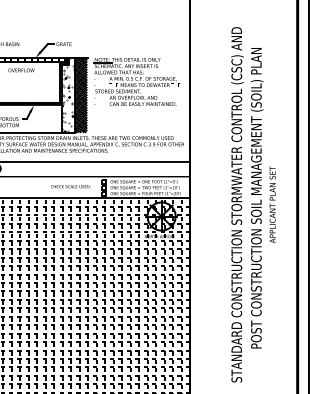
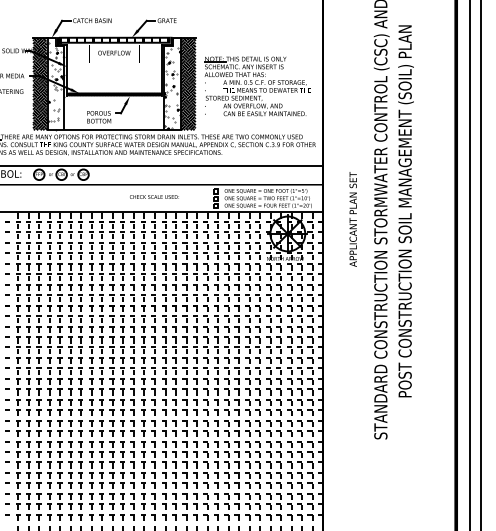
part: (137, 82) -> (257, 86), moved
text: (70, 186) -> (154, 196), moved
text: (272, 204) -> (352, 219), moved

